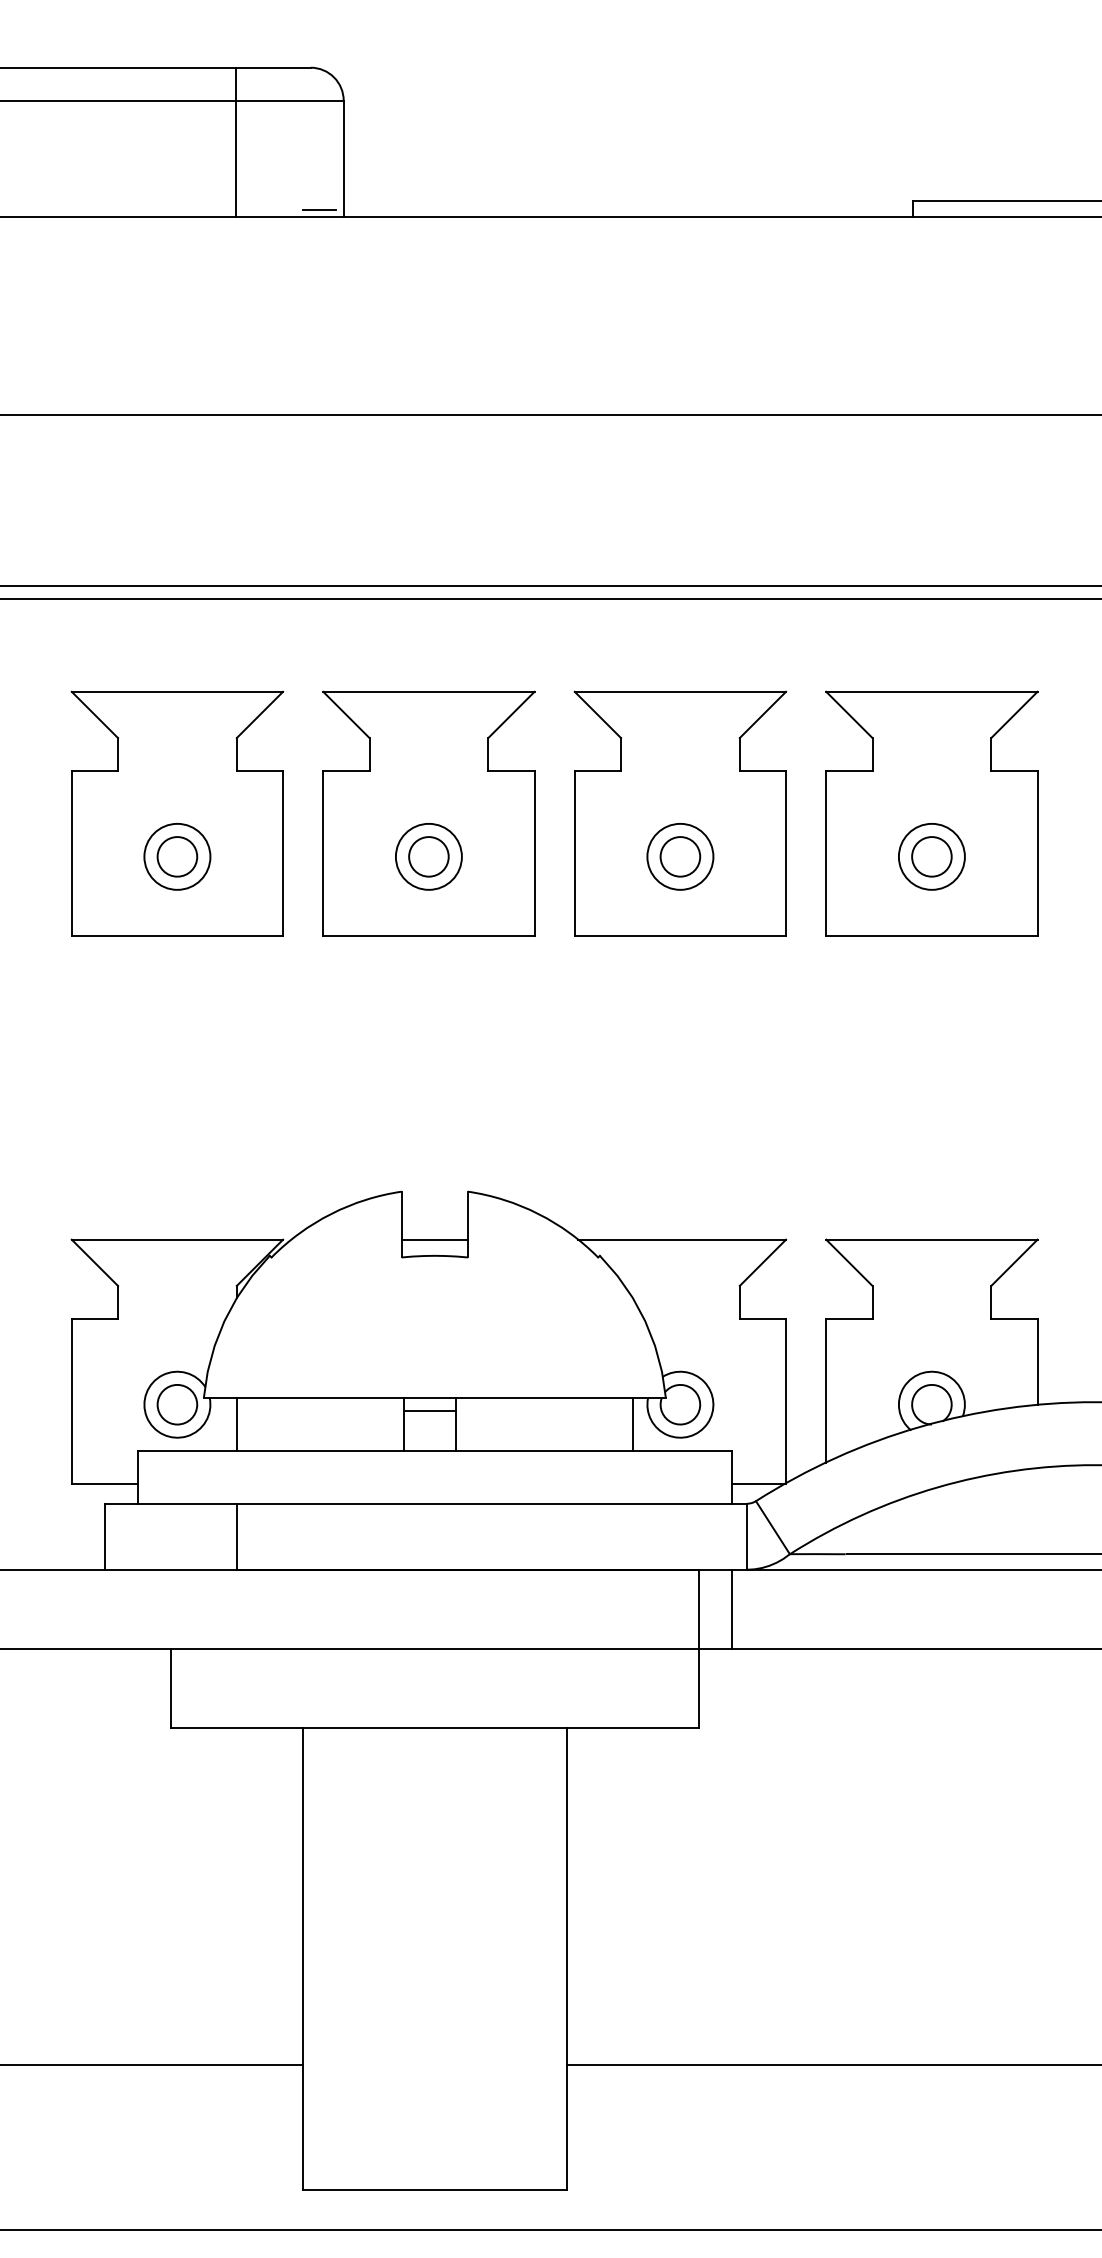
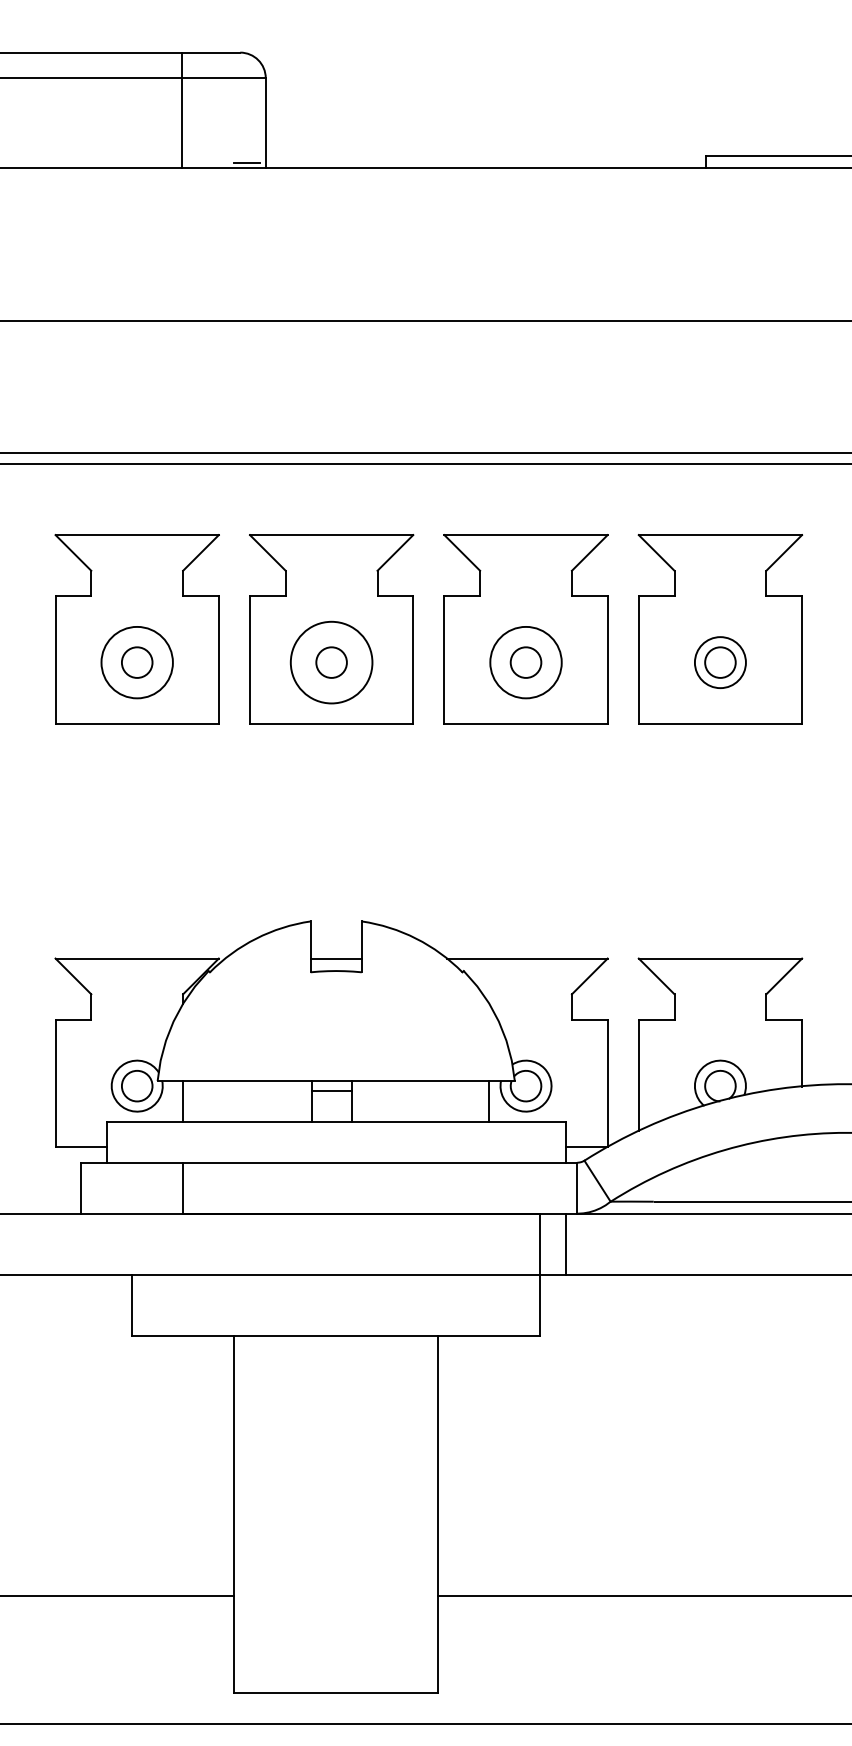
circle: (177, 856) -> (137, 662), size x1.4
circle: (428, 856) -> (331, 662), size x1.6
circle: (680, 856) -> (526, 662), size x1.4

